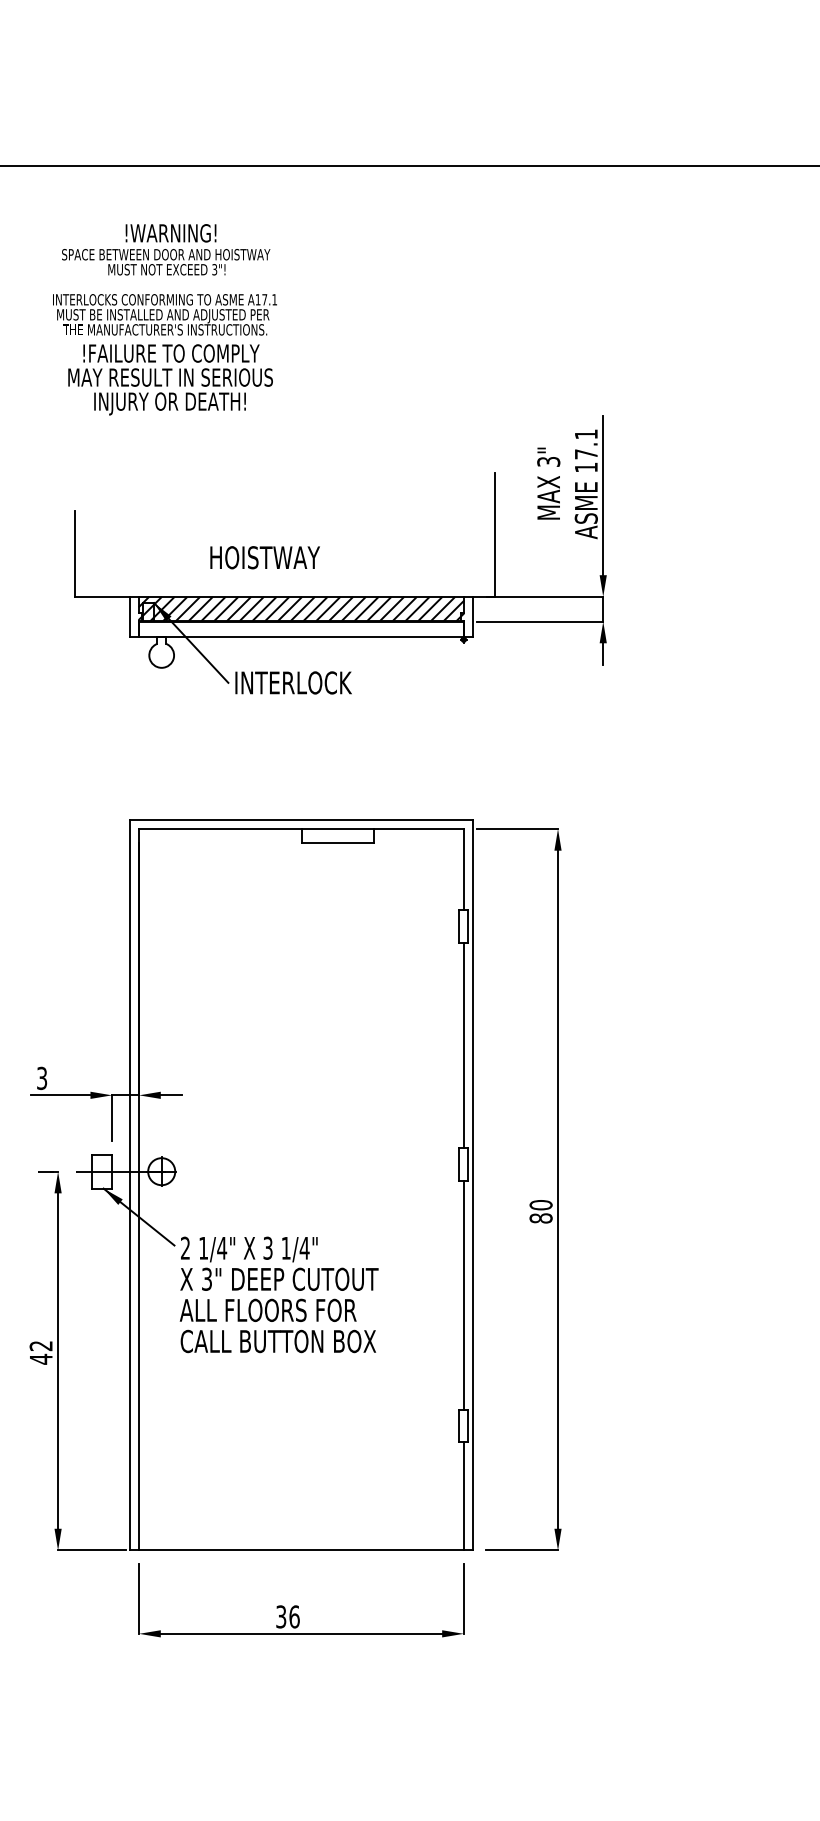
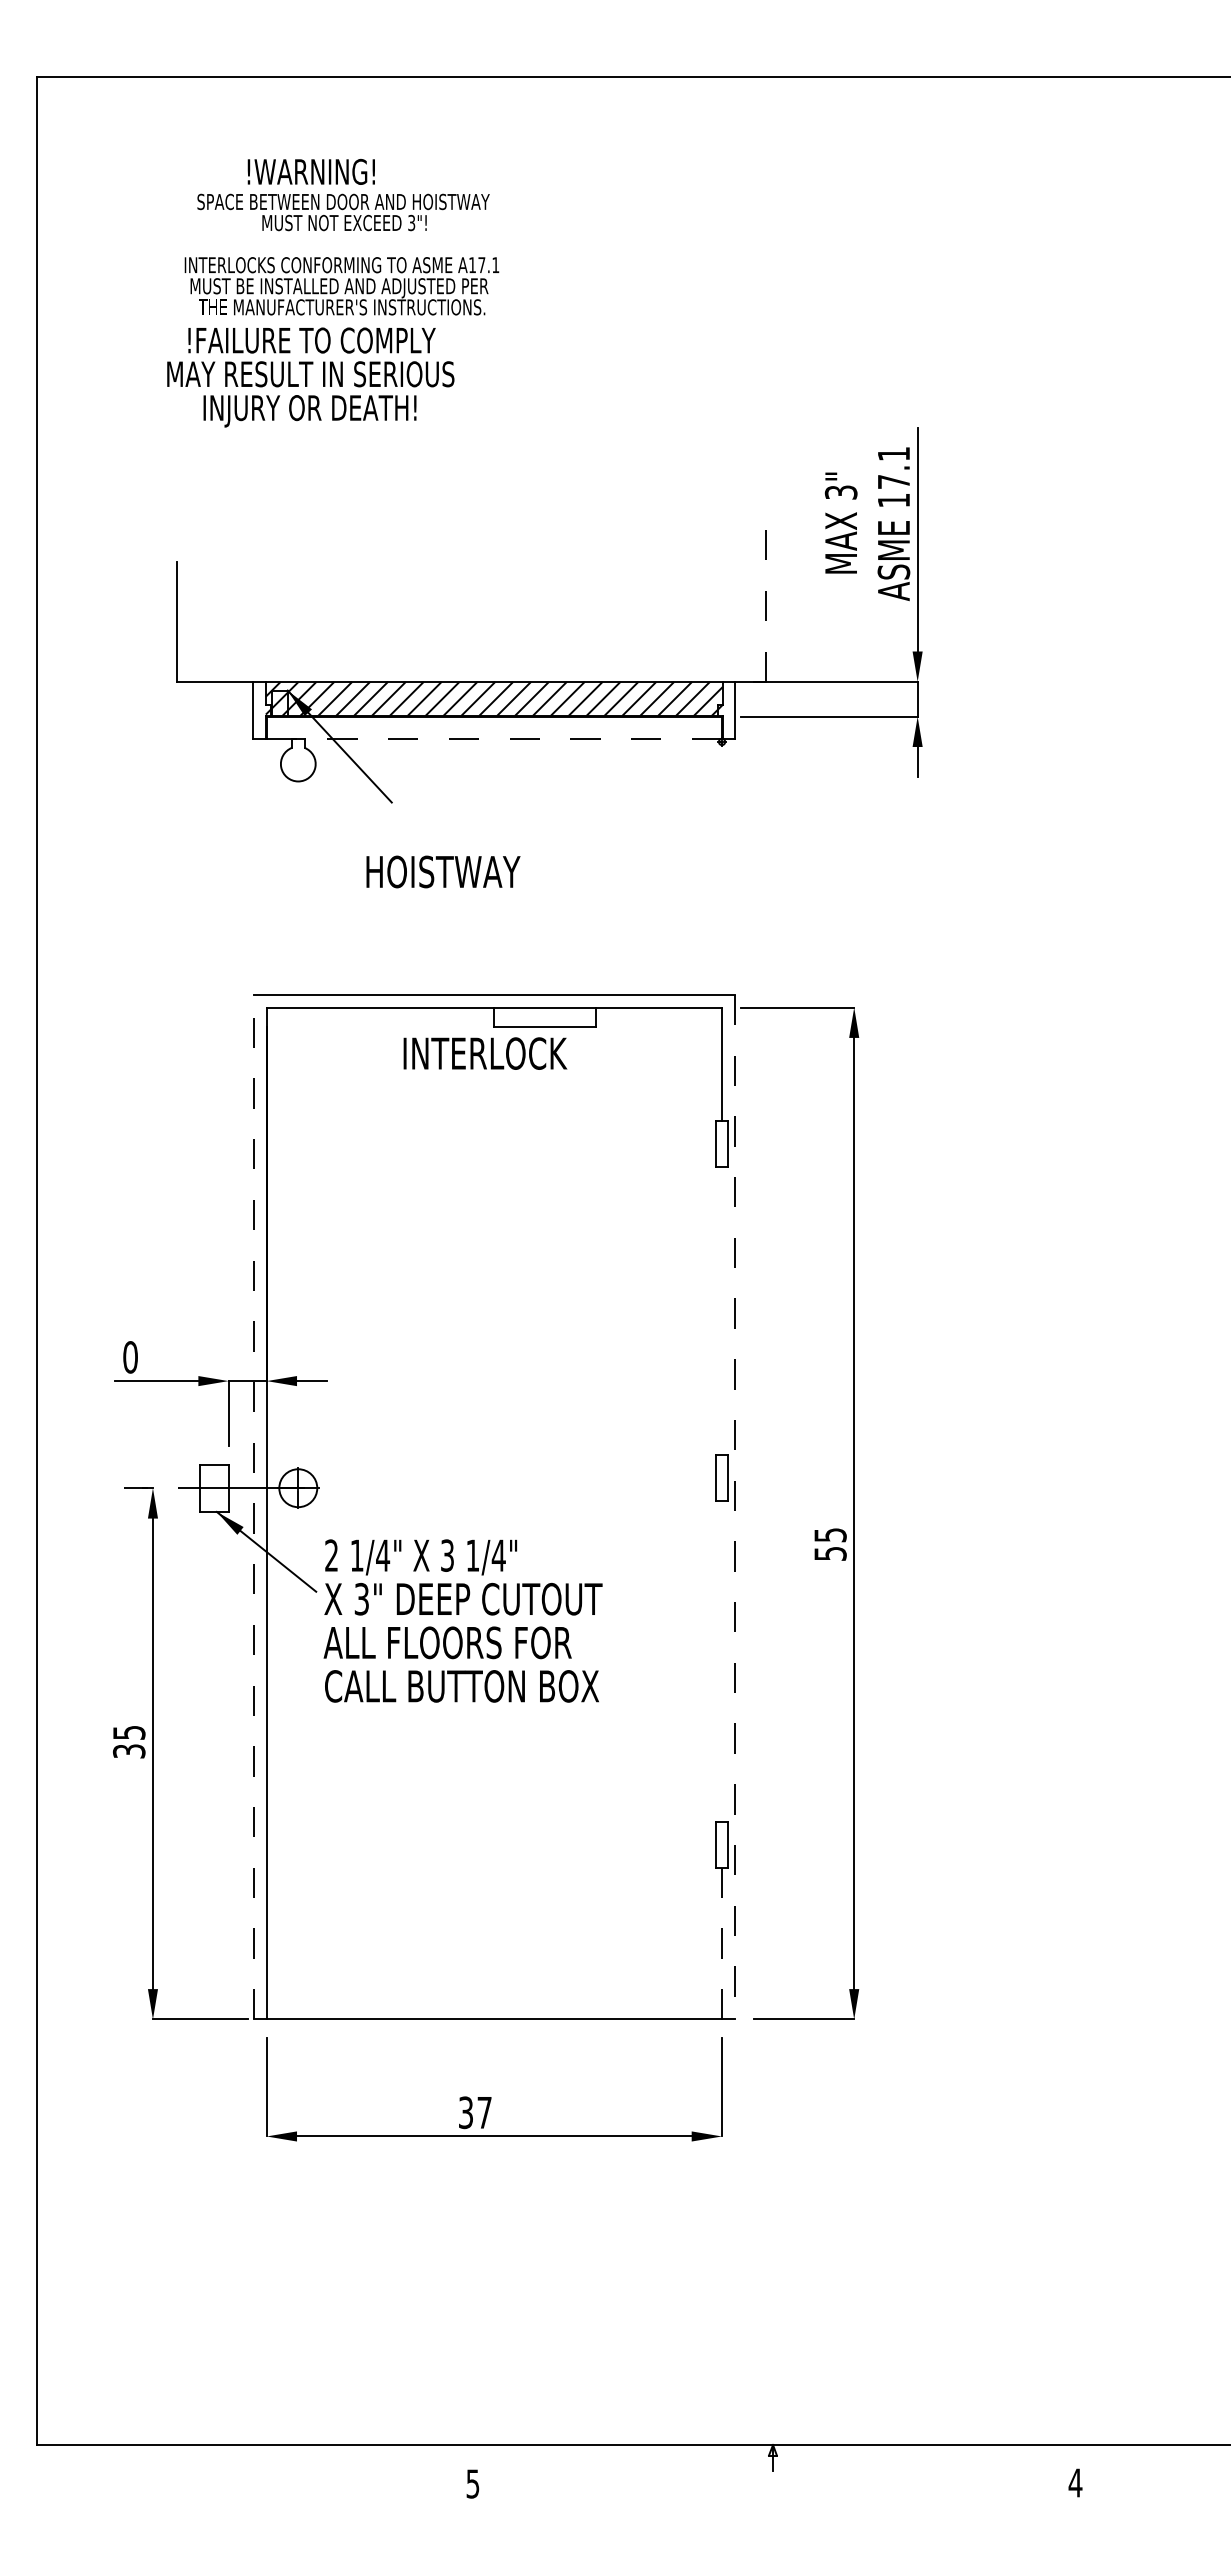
text: (164, 292) -> (341, 254), moved
line: (494, 535) -> (765, 595), solid -> dashed
text: (265, 557) -> (443, 871), moved
line: (301, 637) -> (494, 738), solid -> dashed
text: (293, 682) -> (485, 1053), moved
line: (464, 1045) -> (722, 1311), removed
text: (42, 1078) -> (130, 1357), 3 -> 0
line: (130, 1184) -> (254, 1506), solid -> dashed
line: (472, 1185) -> (734, 1507), solid -> dashed
text: (541, 1211) -> (830, 1544), 80 -> 55
text: (278, 1294) -> (462, 1620), moved
line: (464, 1294) -> (722, 1660), removed
text: (41, 1352) -> (129, 1742), 42 -> 35
line: (464, 1496) -> (722, 1943), solid -> dashed
text: (294, 1616) -> (484, 2112), 36 -> 37

